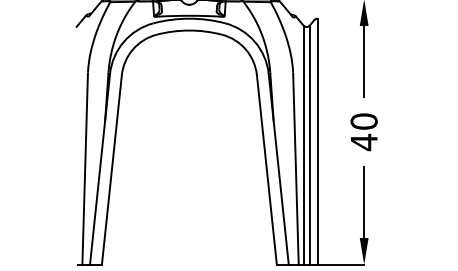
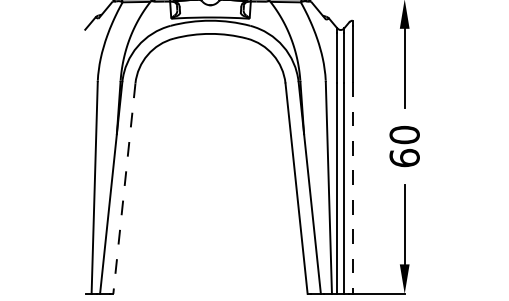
text: (363, 142) -> (403, 158), 40 -> 60
line: (317, 169) -> (352, 188), solid -> dashed
line: (111, 170) -> (123, 189), solid -> dashed

